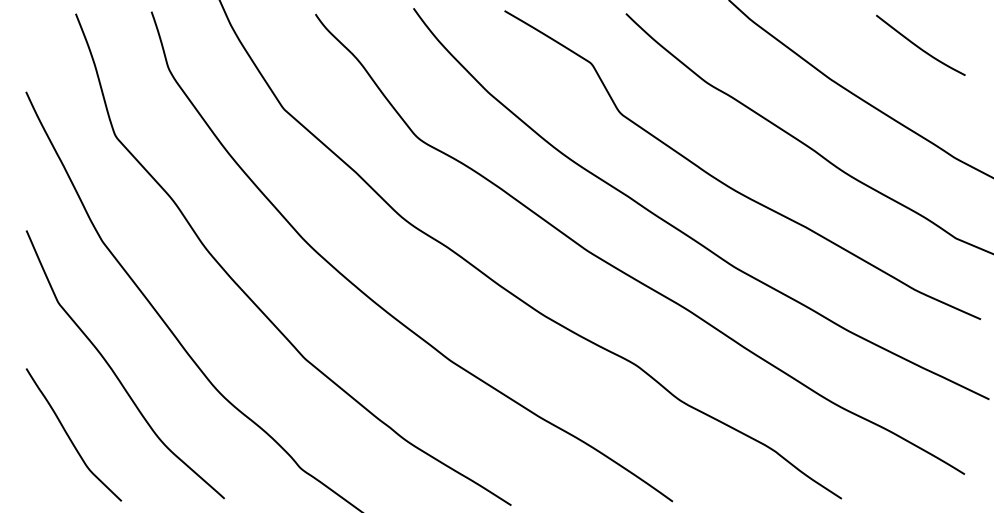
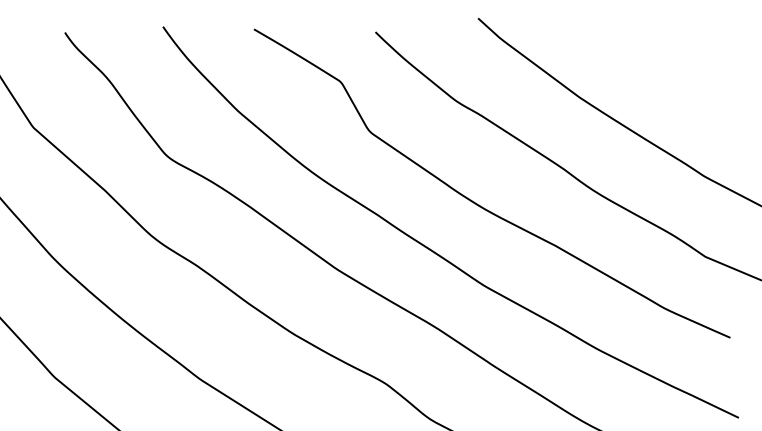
curve: (919, 46) -> (668, 64), removed

